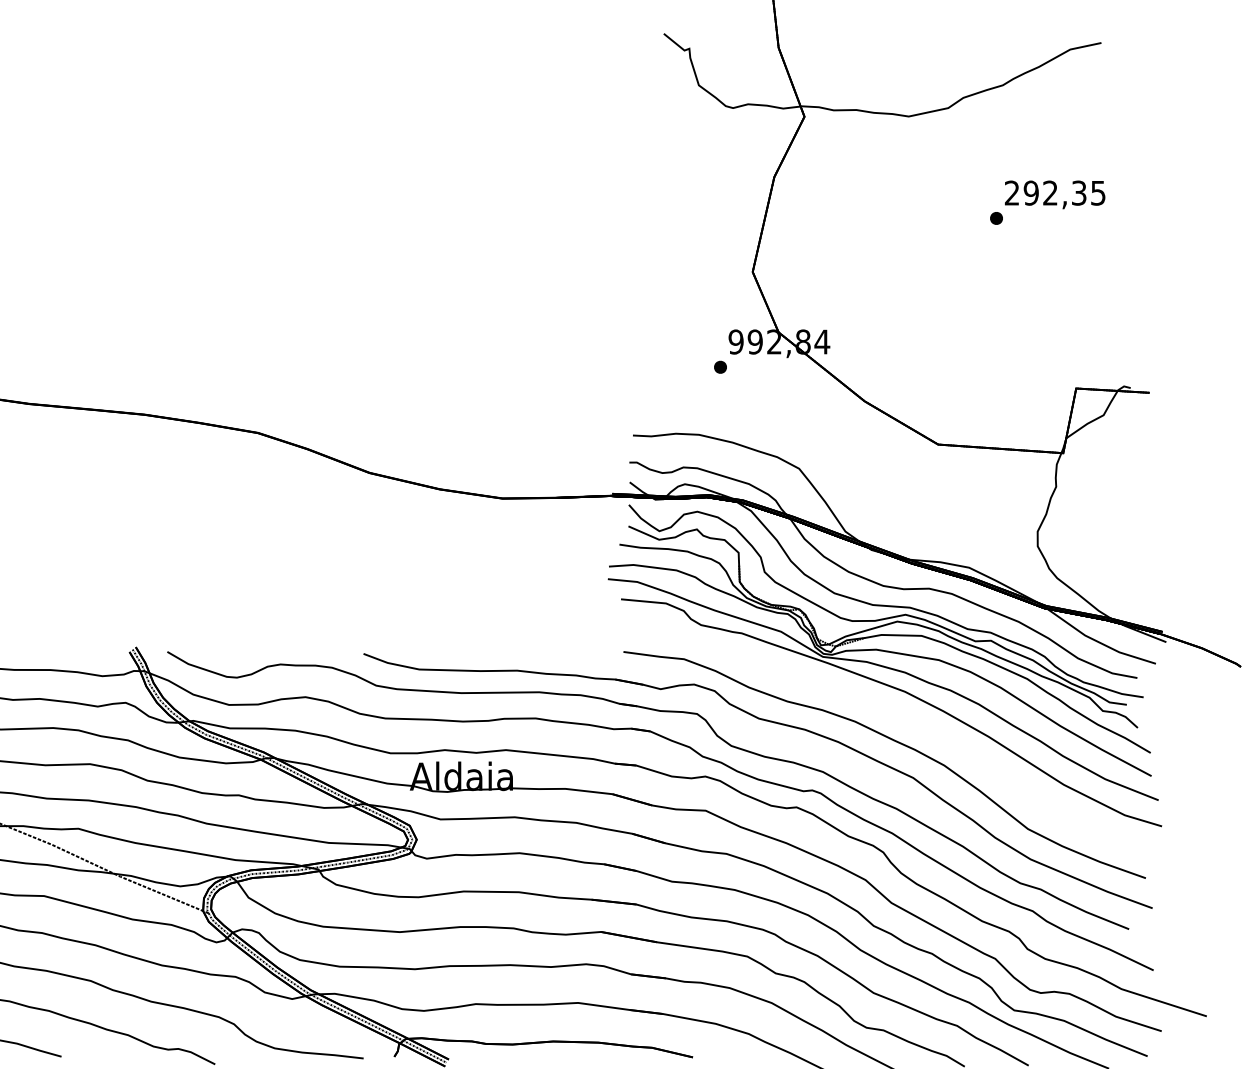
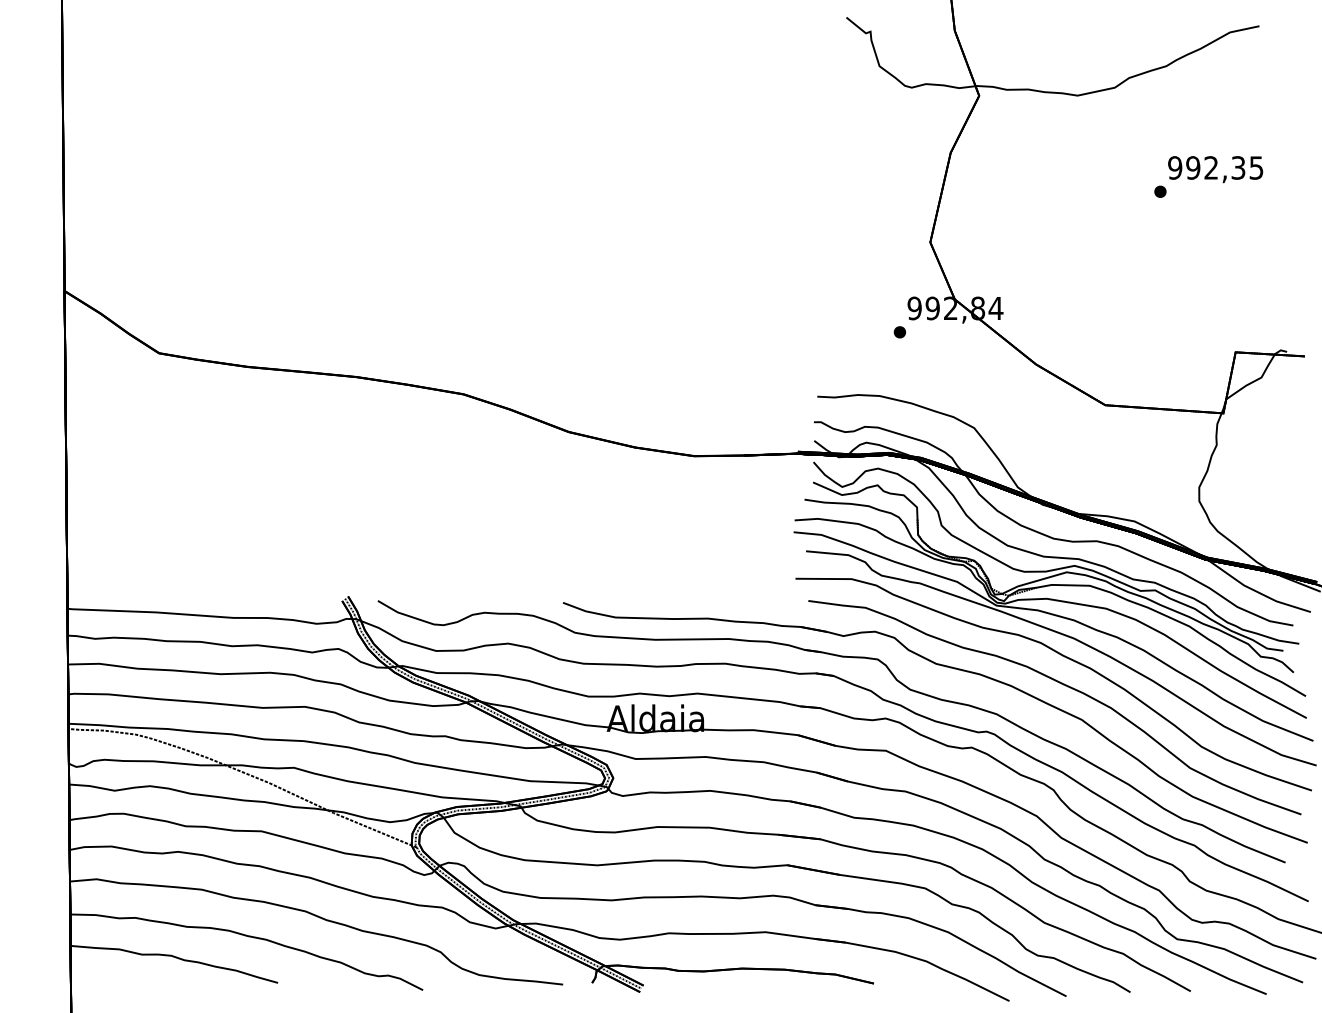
text: (1012, 192) -> (1175, 167), 292,35 -> 992,35
part: (897, 712) -> (1066, 658), added

